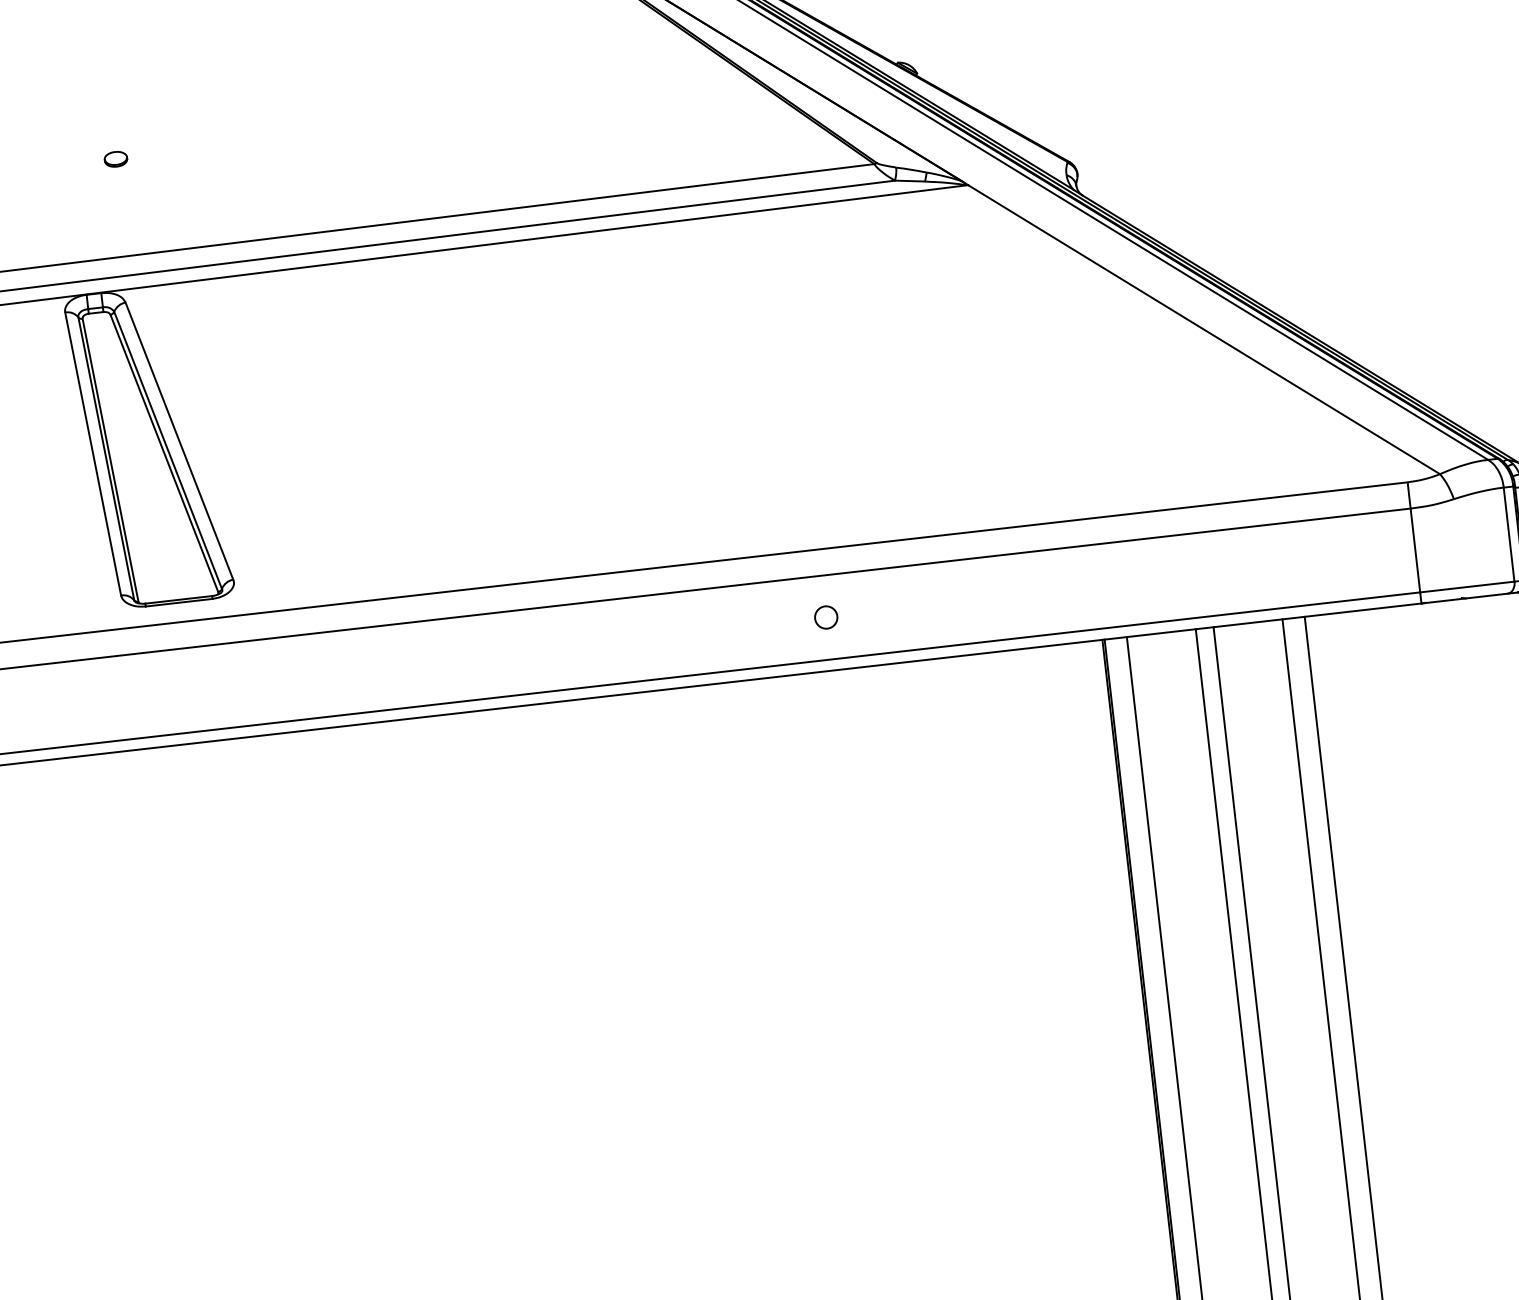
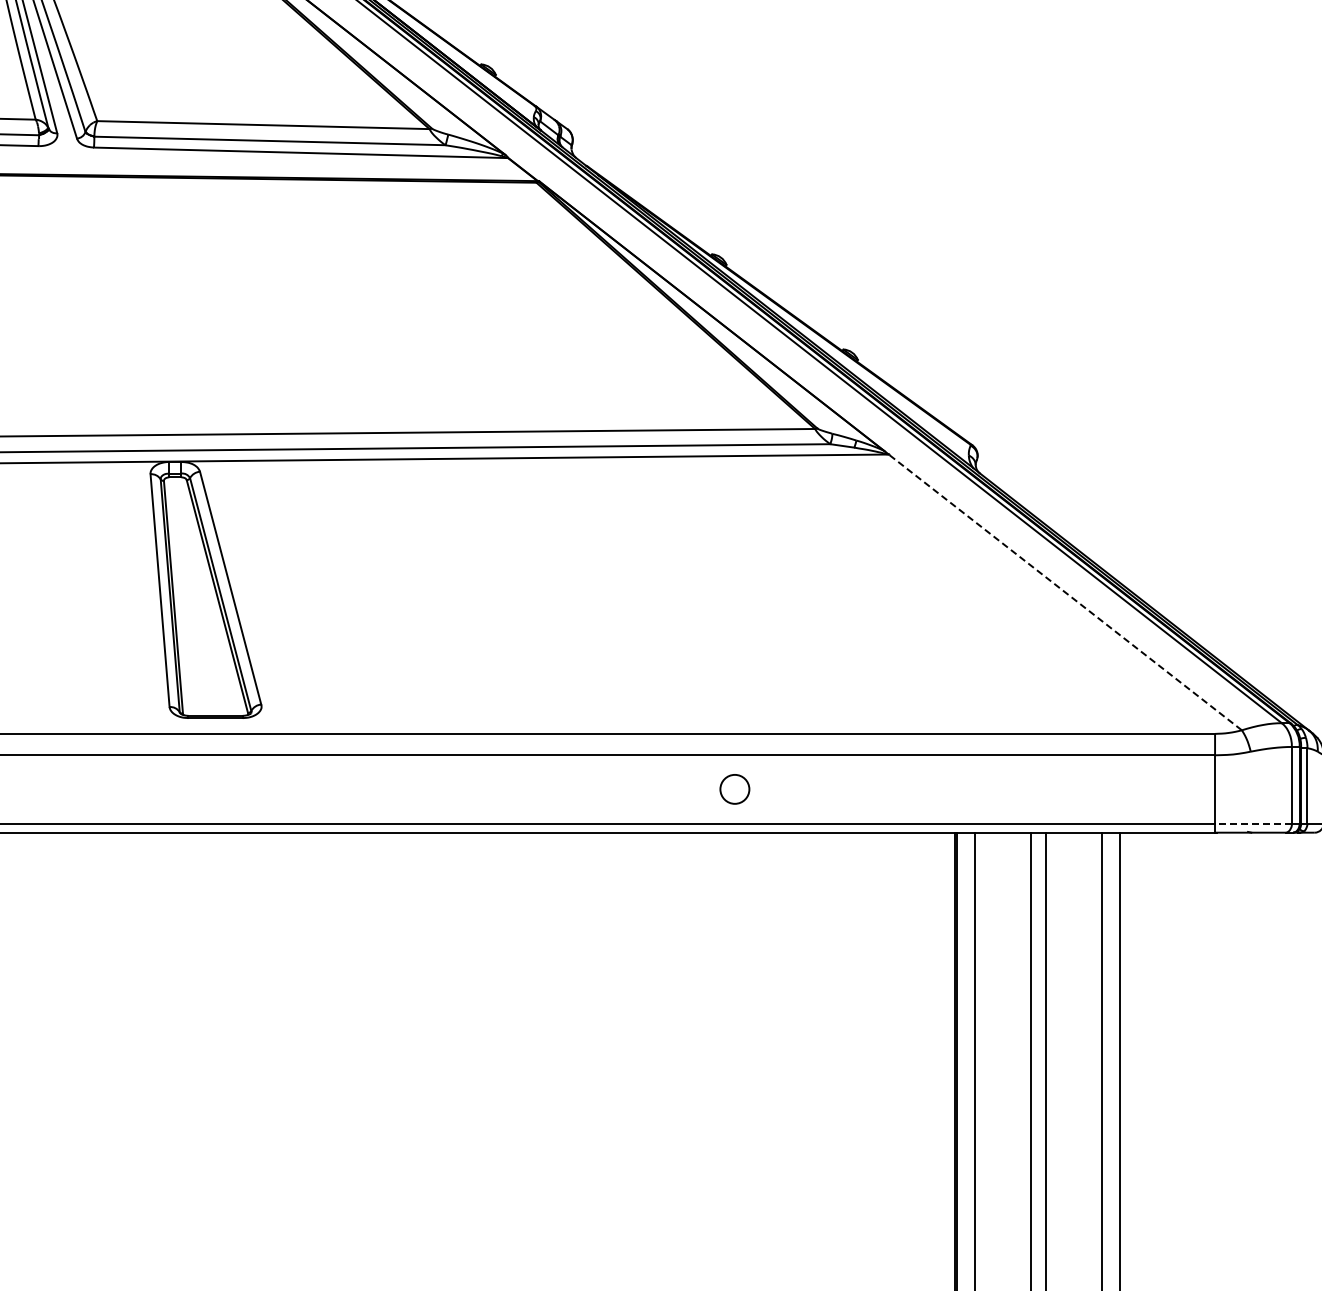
part: (116, 159) -> (205, 355), removed
line: (1203, 329) -> (1064, 592), solid -> dashed
line: (1466, 587) -> (1252, 823), solid -> dashed
circle: (825, 617) -> (734, 789), size x1.6

